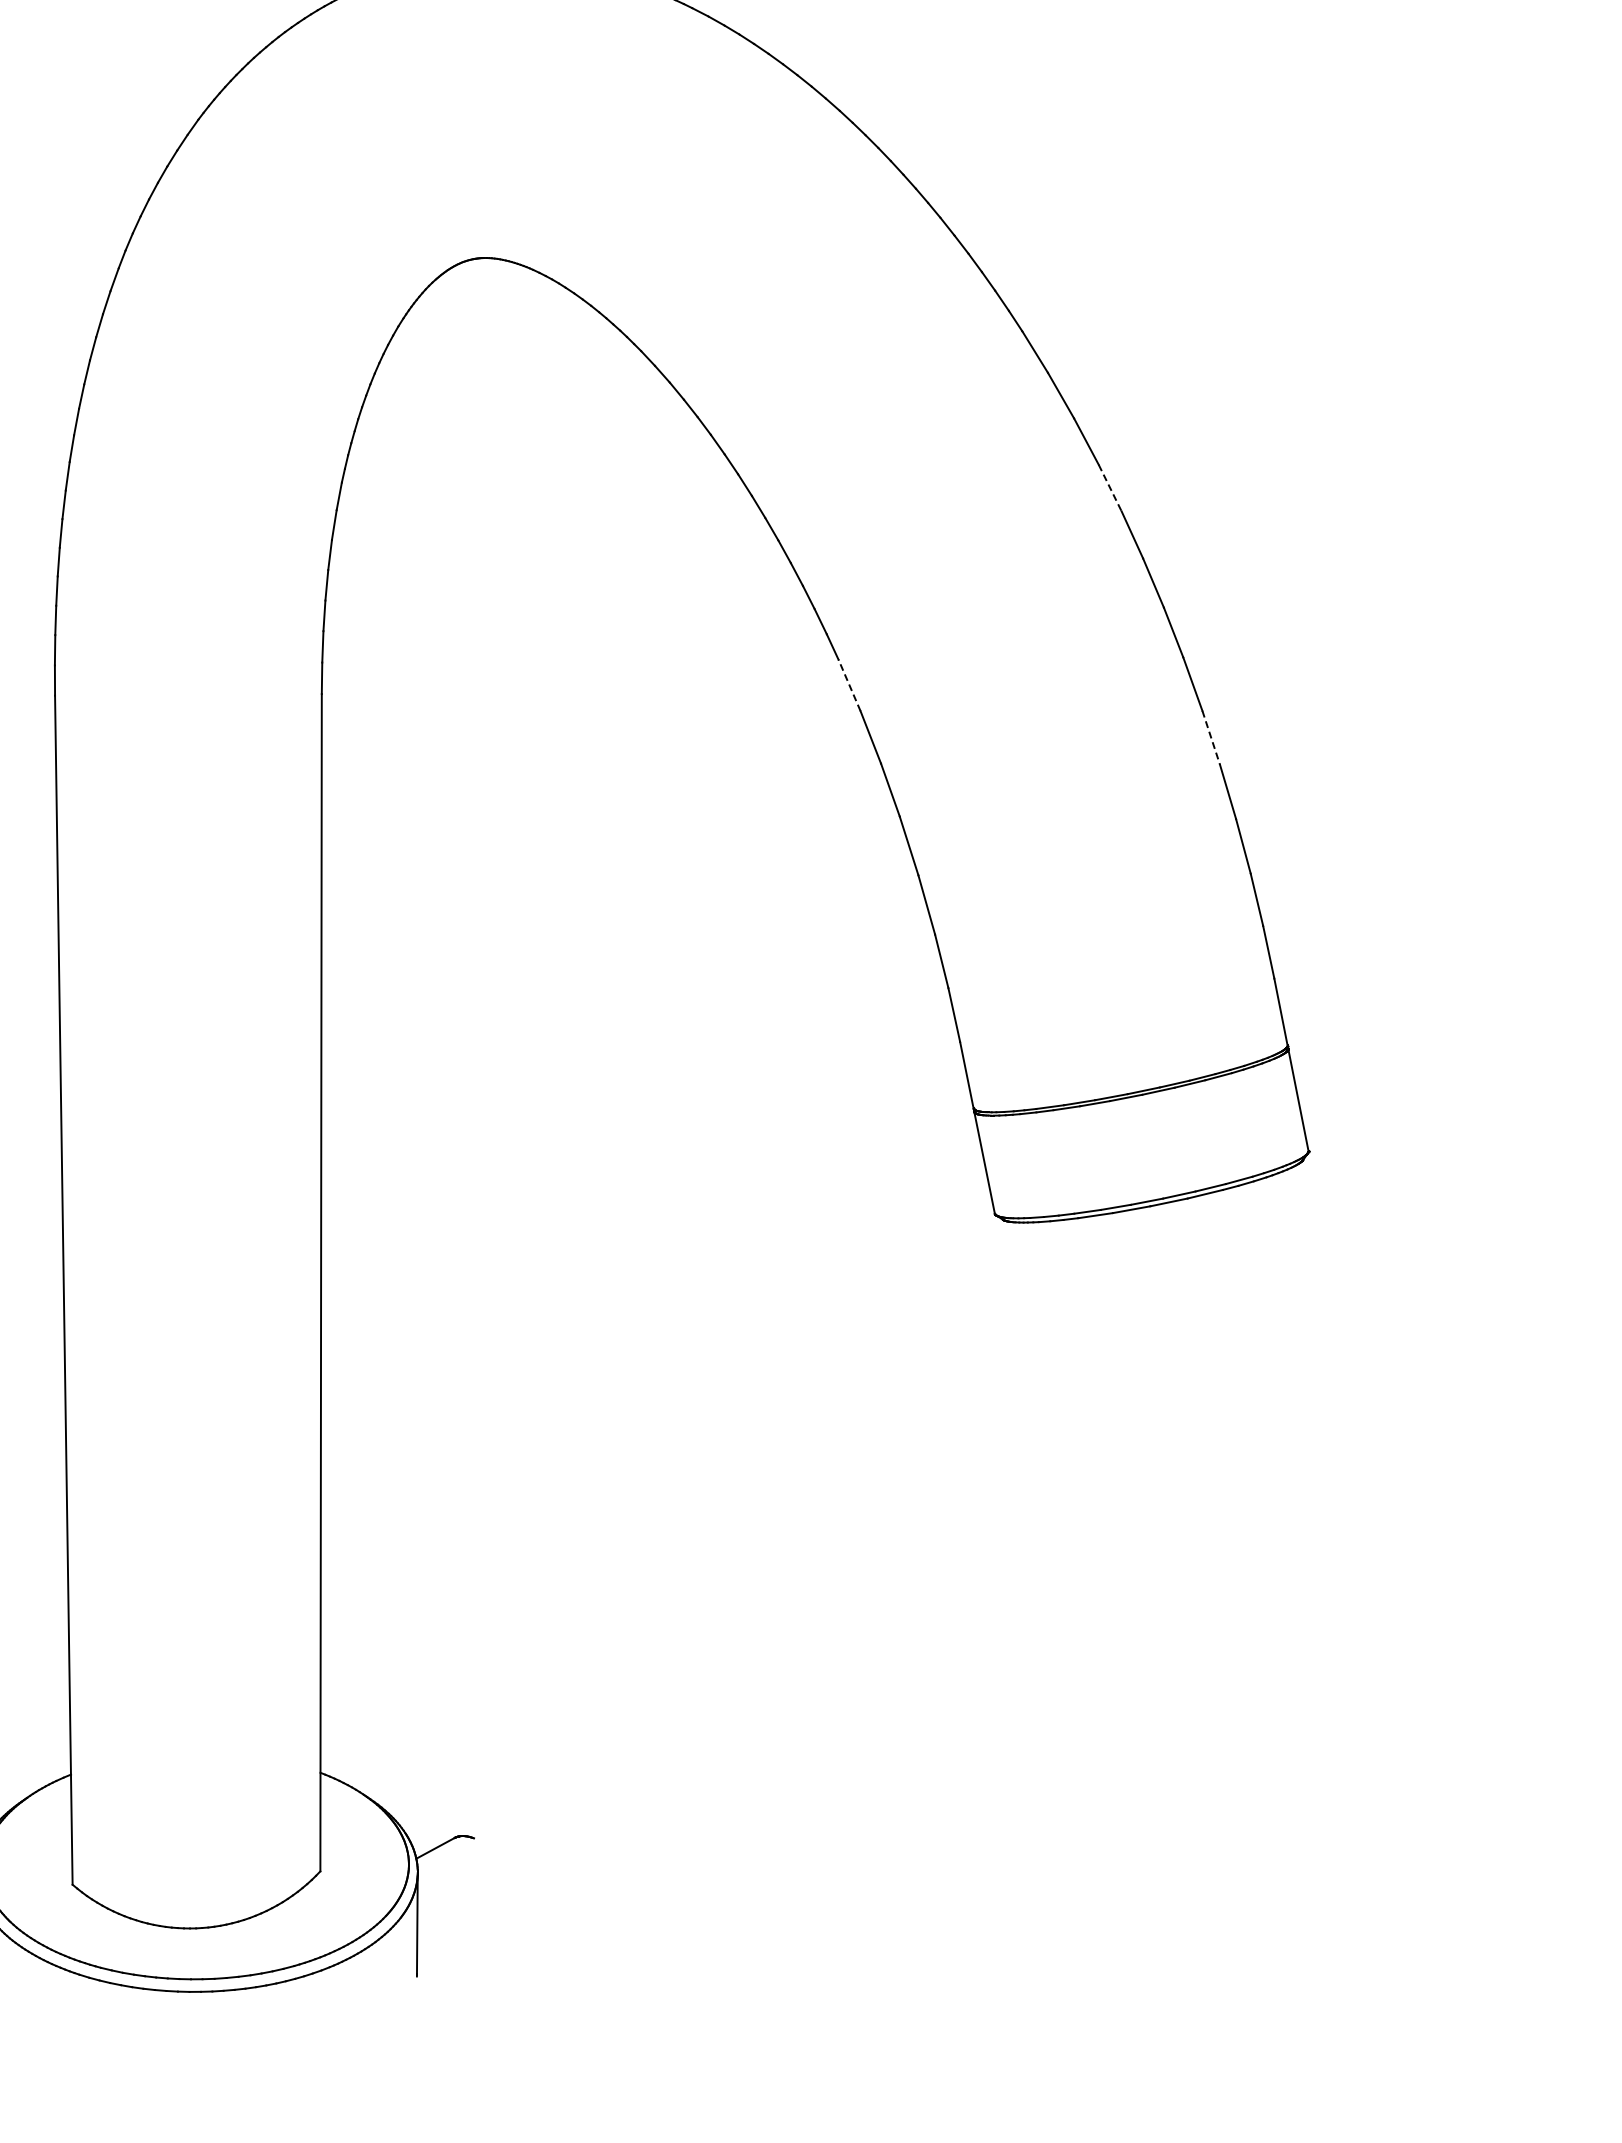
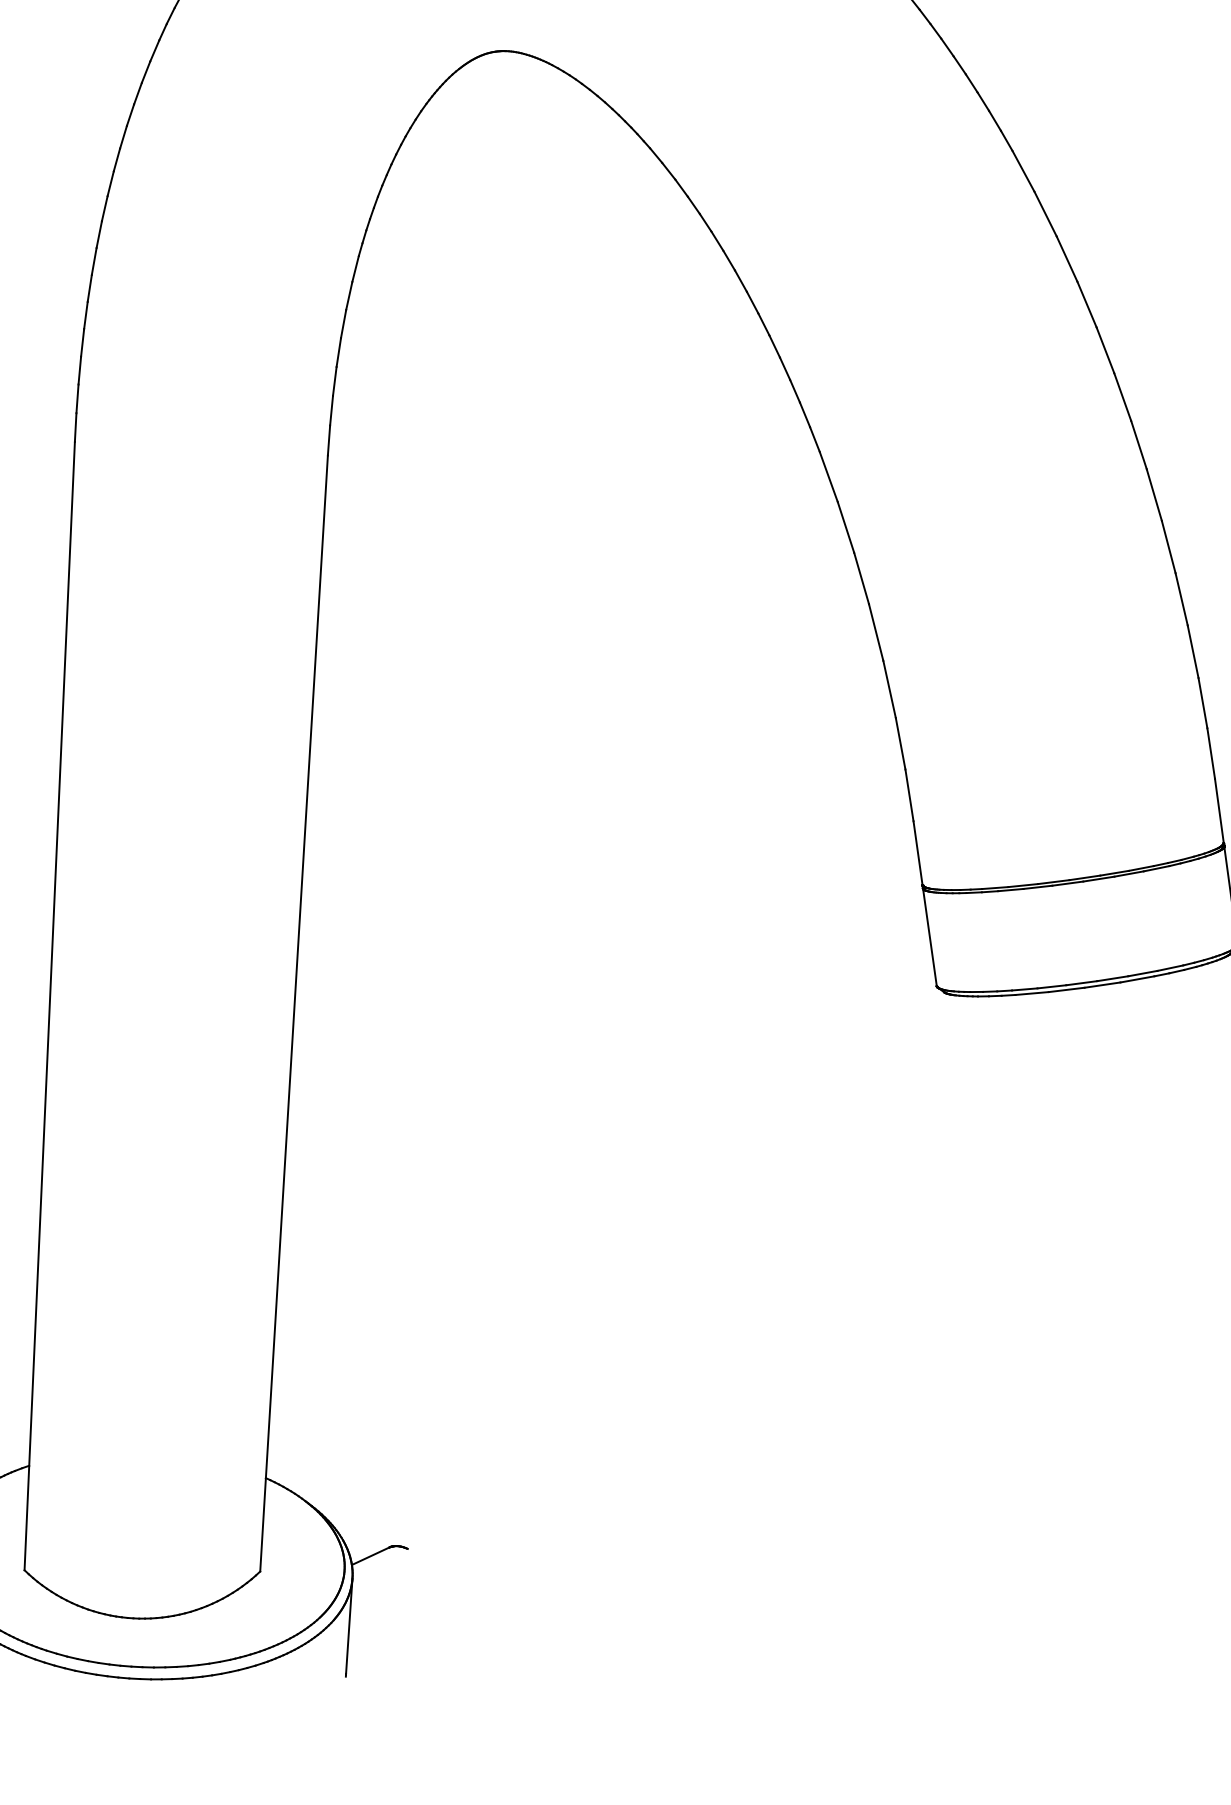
line: (1110, 488) -> (1087, 304), dashed -> solid
line: (849, 685) -> (828, 477), dashed -> solid
line: (1211, 738) -> (1168, 547), dashed -> solid

